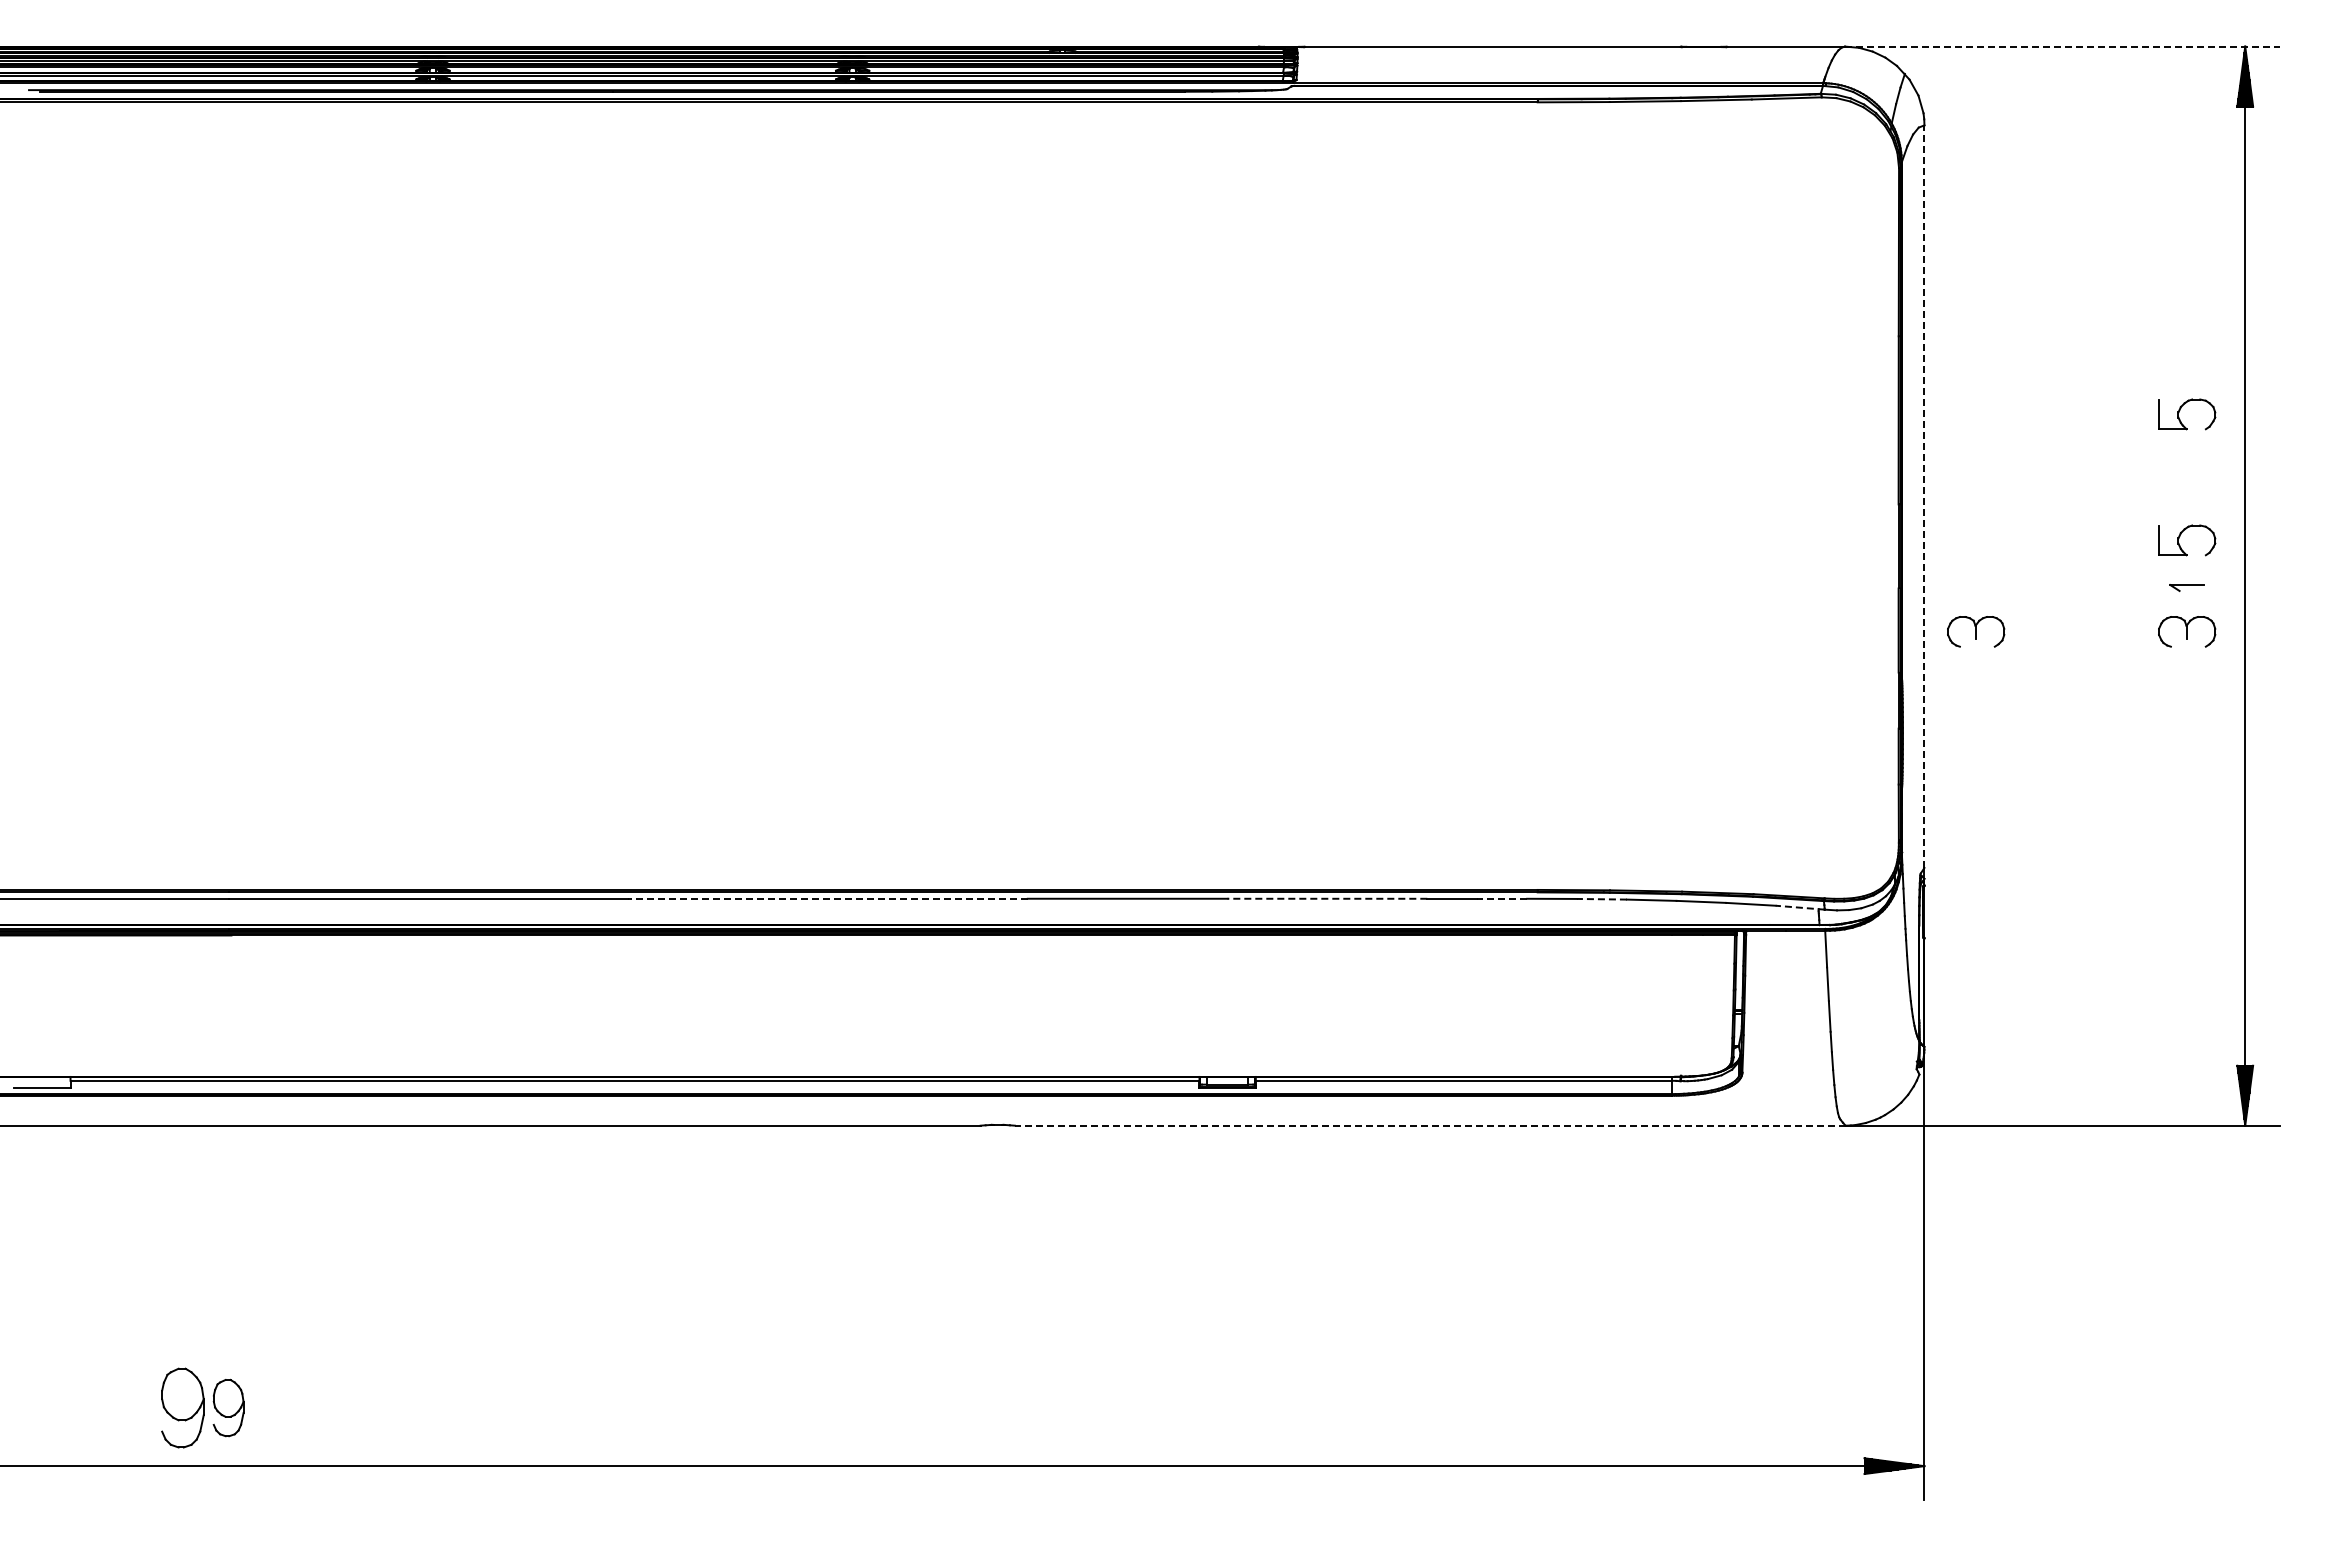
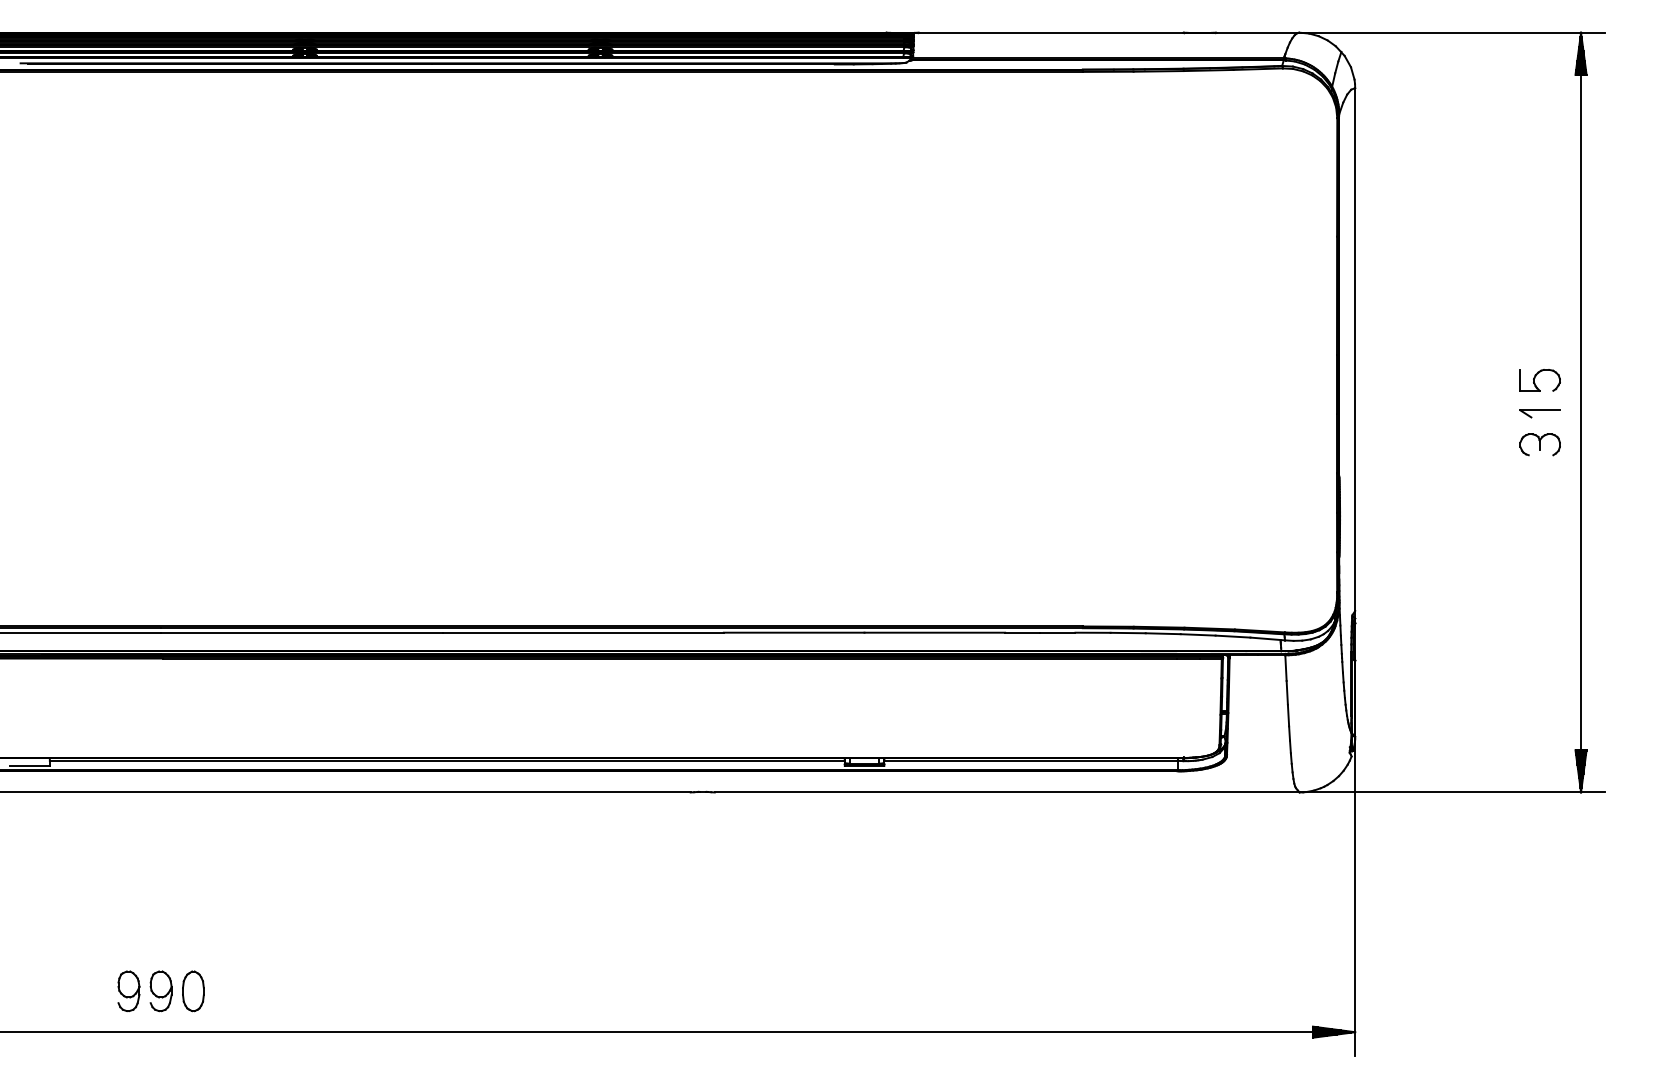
line: (2062, 46) -> (1452, 32), dashed -> solid
part: (2180, 410) -> (1535, 288), removed
line: (1924, 496) -> (1355, 349), dashed -> solid
part: (2186, 587) -> (1539, 413), size x1.67
part: (1976, 631) -> (1391, 444), removed
line: (828, 898) -> (583, 632), dashed -> solid
line: (1327, 898) -> (934, 632), dashed -> solid
line: (1502, 898) -> (1058, 632), dashed -> solid
line: (1602, 899) -> (1128, 633), dashed -> solid
line: (1800, 907) -> (1267, 638), dashed -> solid
line: (1429, 1125) -> (1006, 792), dashed -> solid
part: (182, 1407) -> (128, 990), size x0.71
part: (274, 1407) -> (193, 990), added

